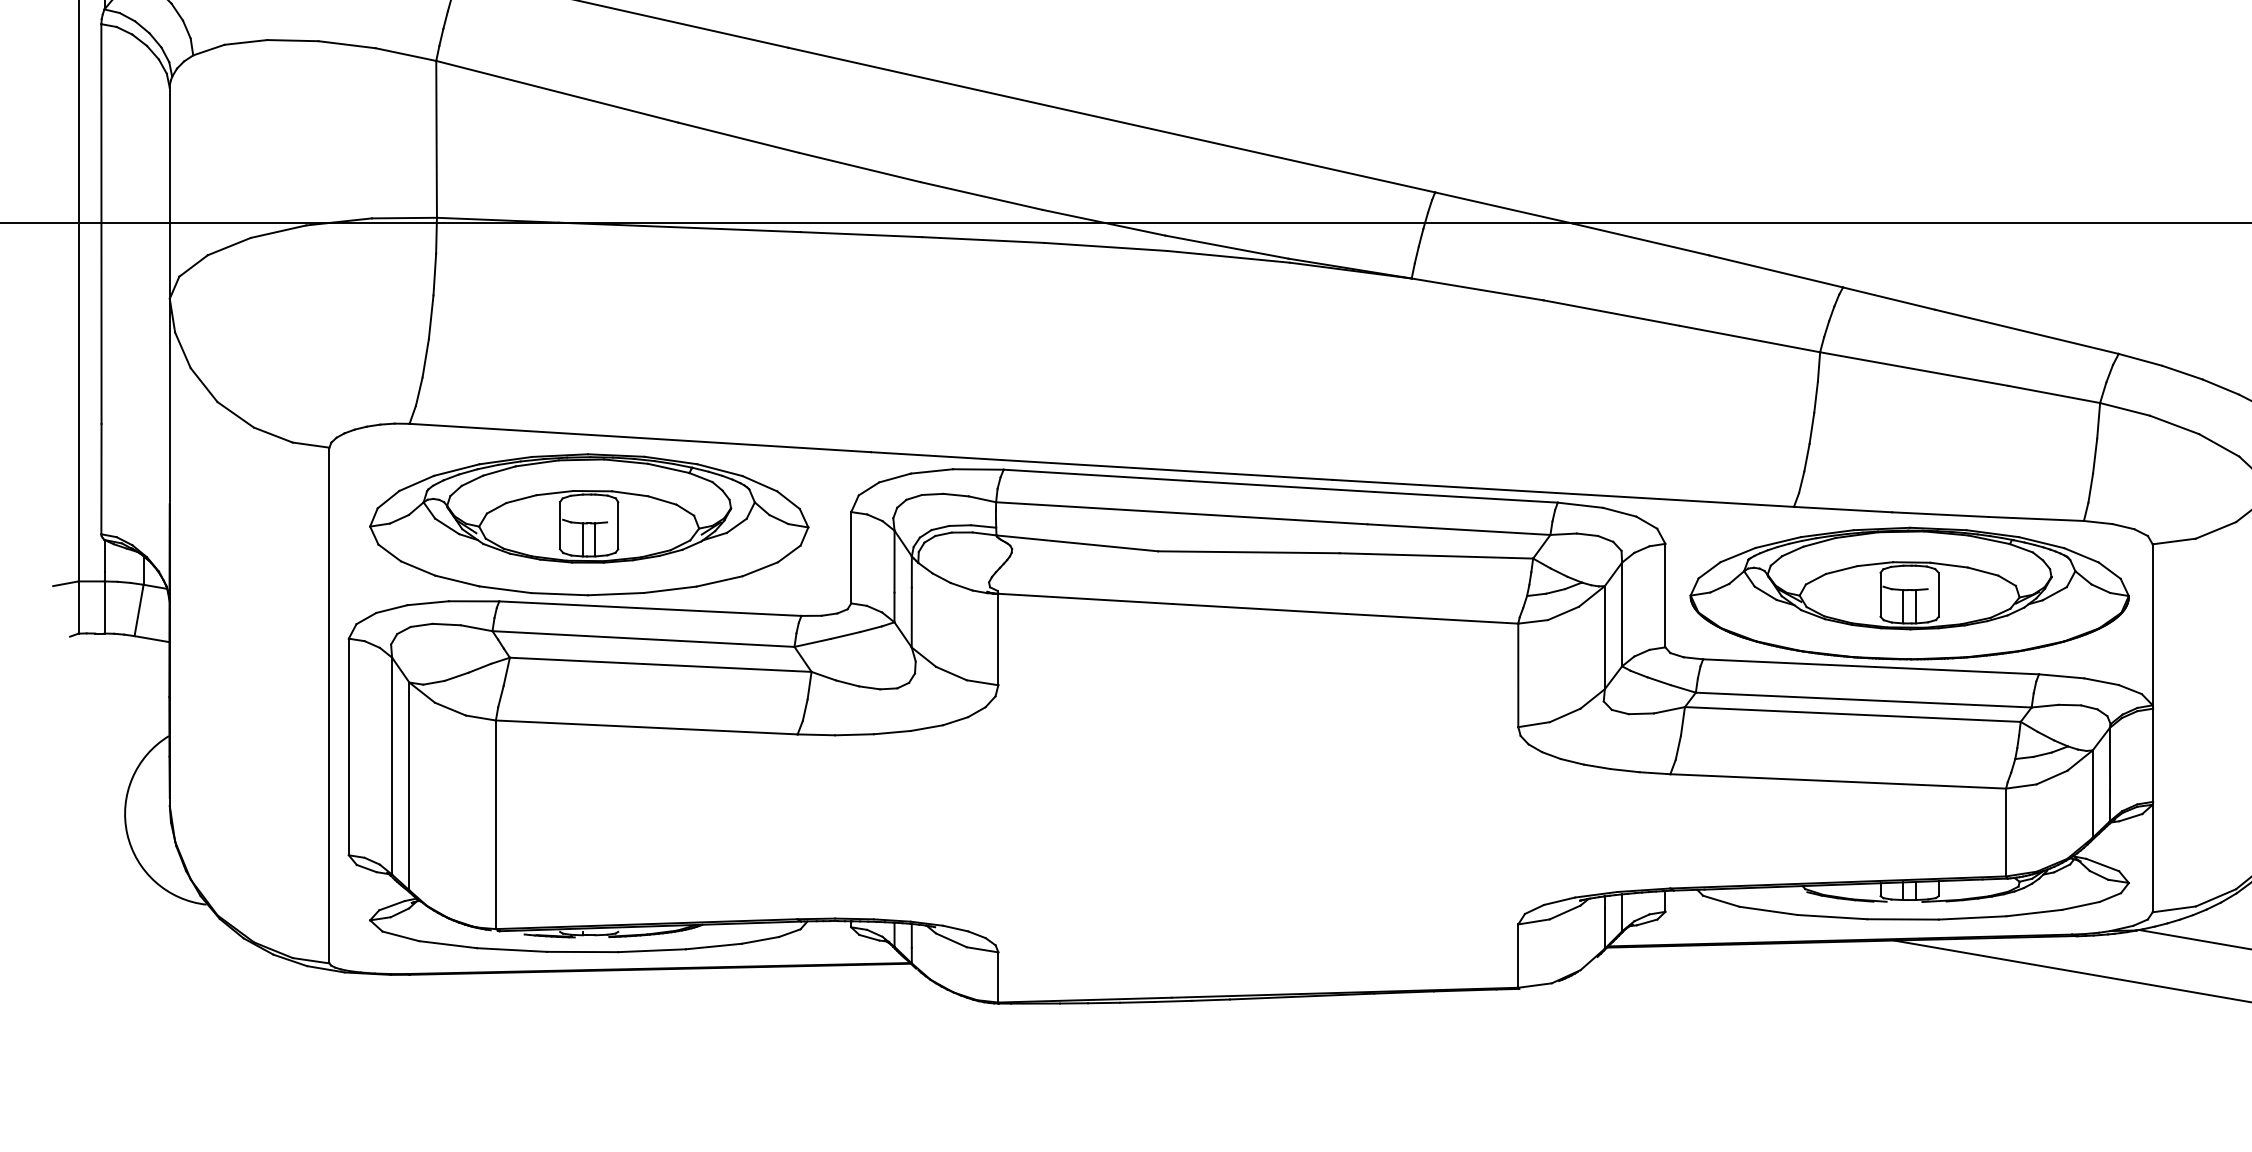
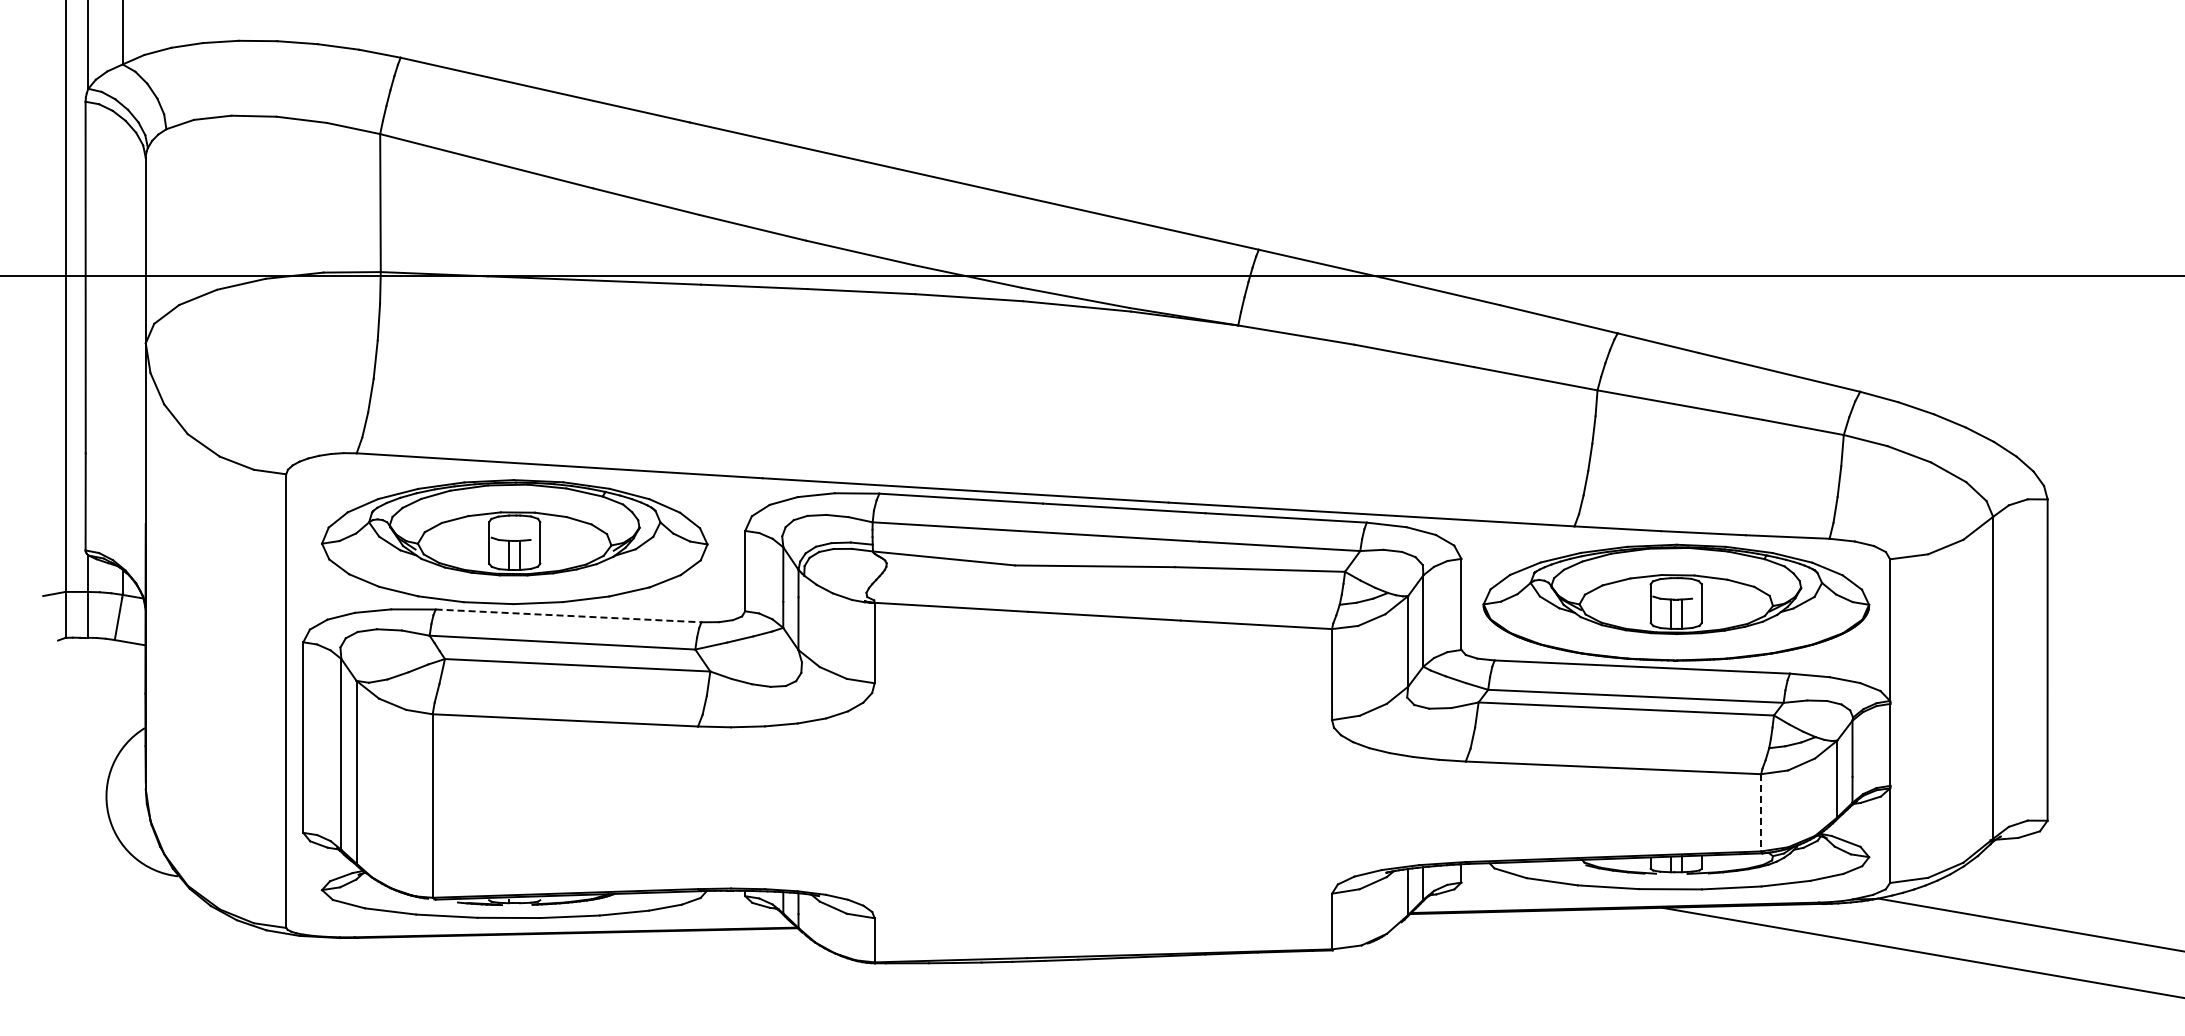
line: (651, 608) -> (569, 615), solid -> dashed
line: (2006, 832) -> (1761, 812), solid -> dashed

